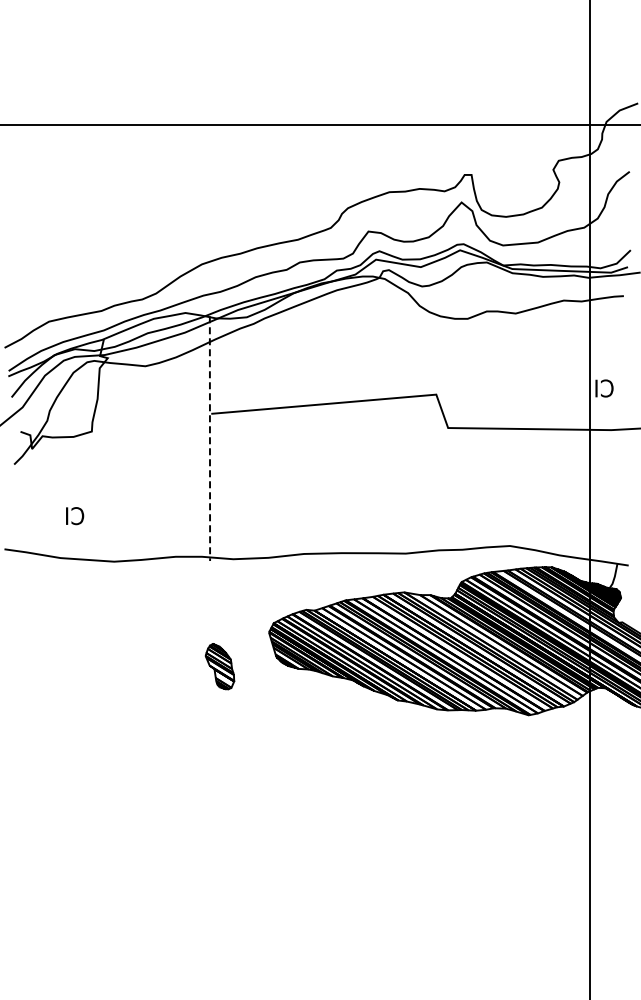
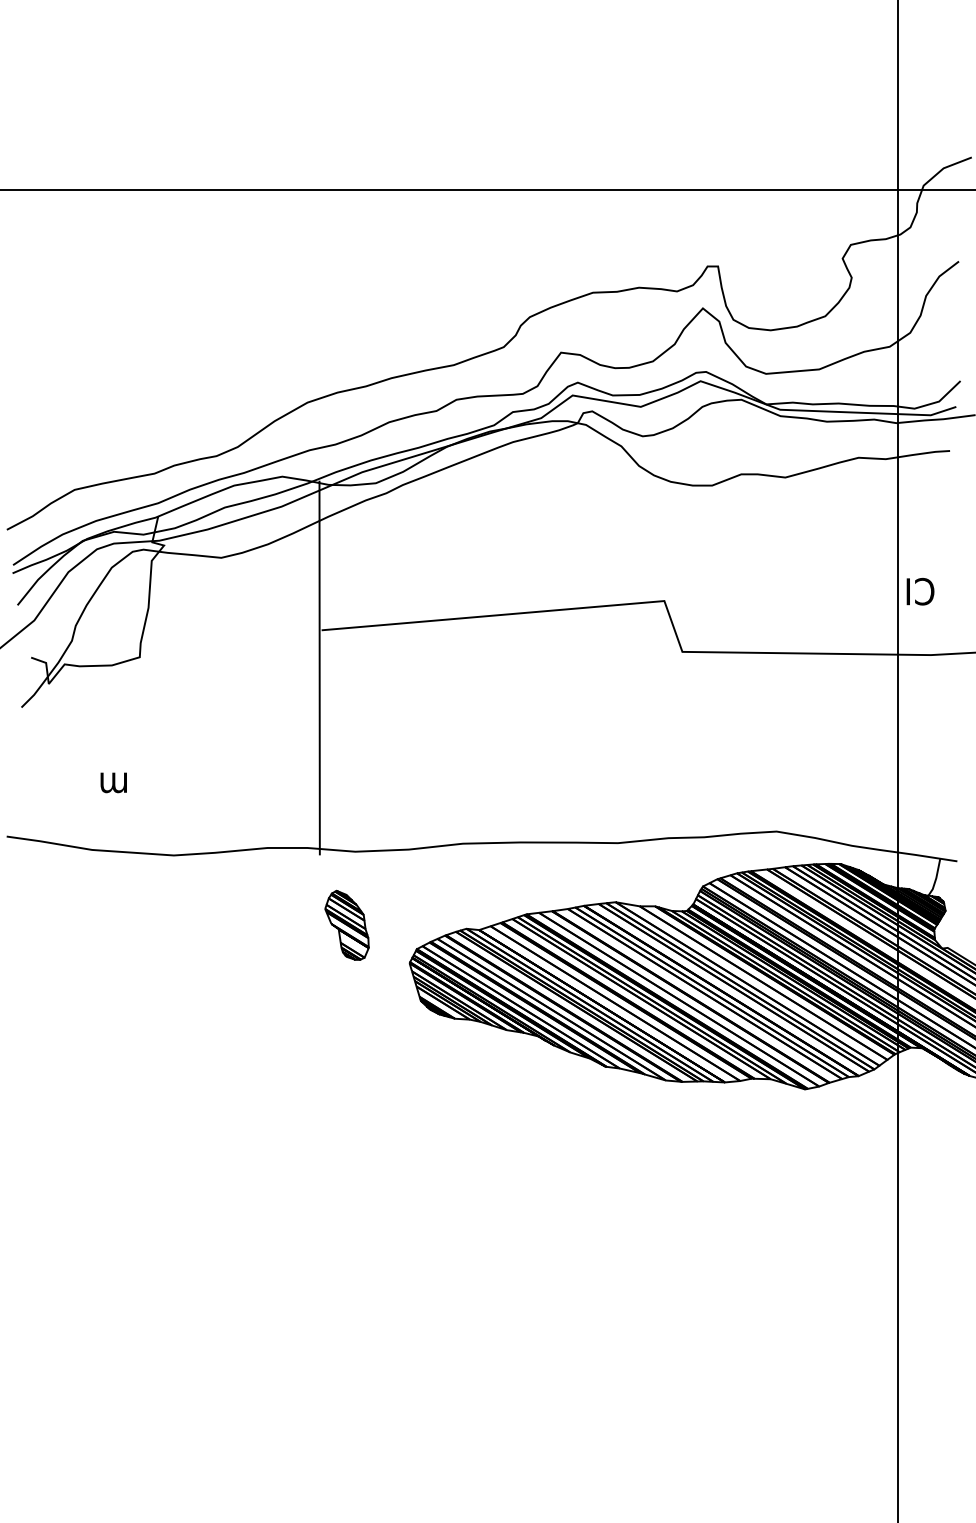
line: (209, 439) -> (318, 669), dashed -> solid
text: (75, 516) -> (114, 786), CI -> m
part: (219, 666) -> (346, 925), moved

